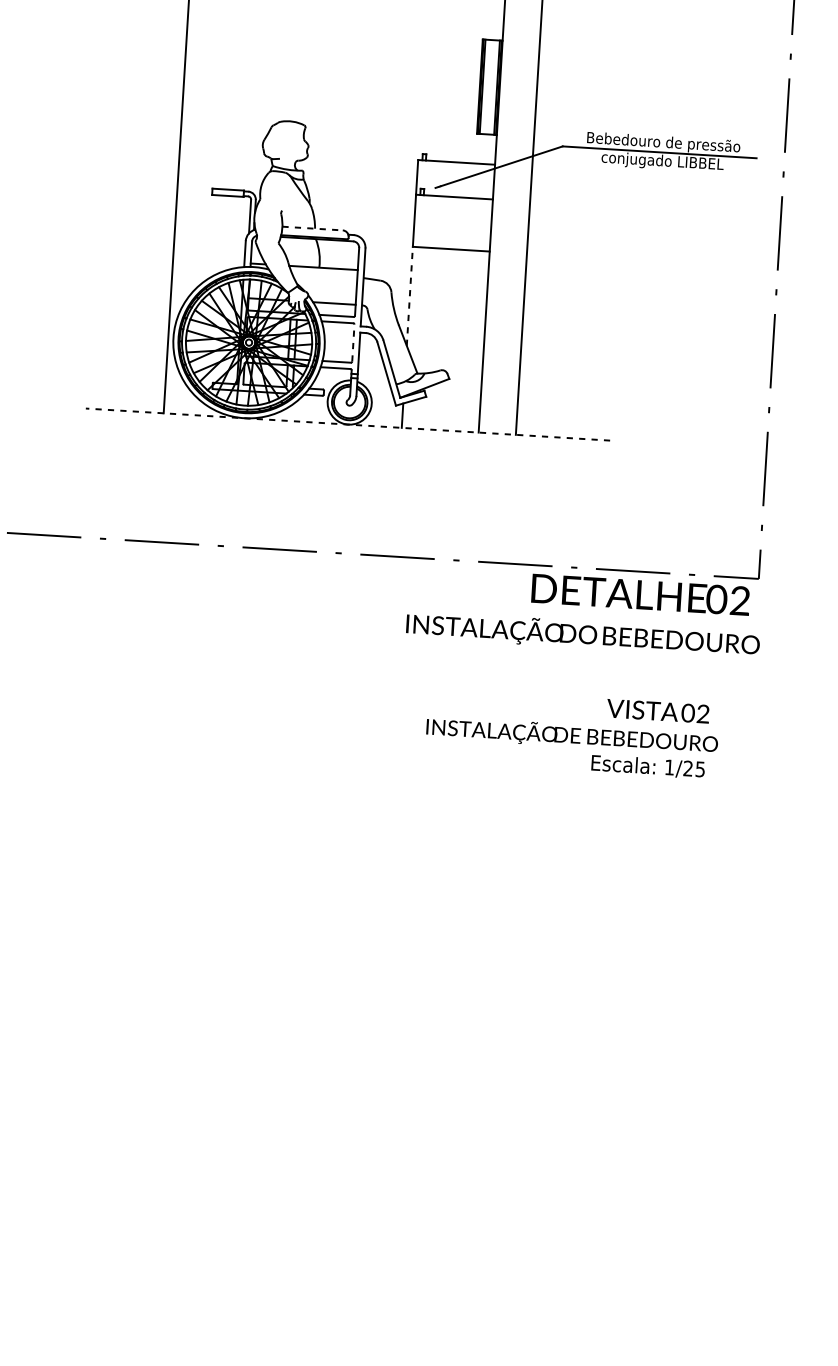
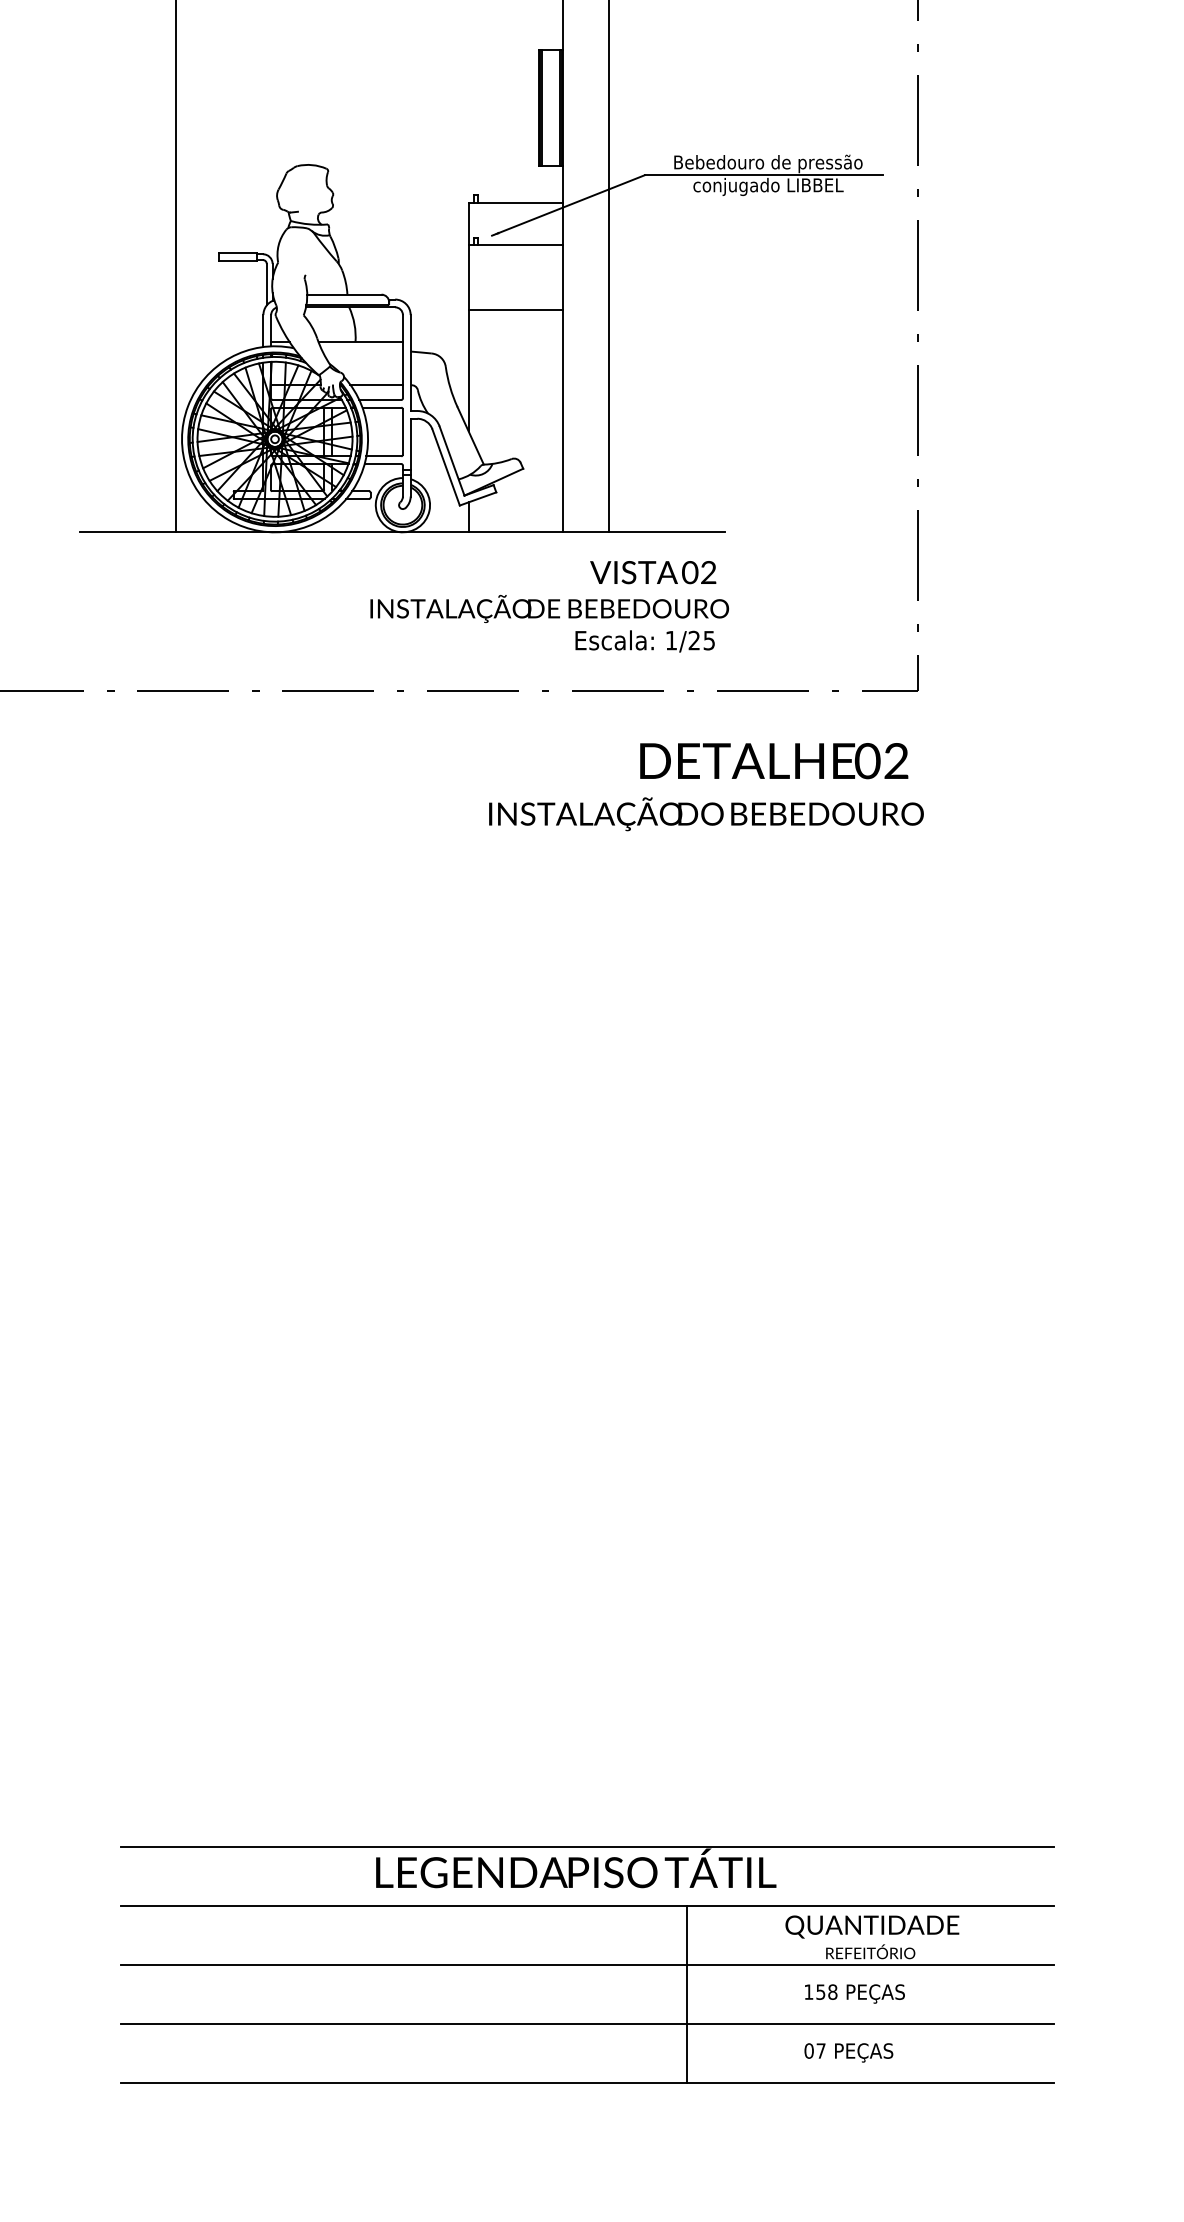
line: (312, 228) -> (344, 294), dashed -> solid
line: (409, 296) -> (468, 370), dashed -> solid
line: (352, 343) -> (402, 432), dashed -> solid
line: (348, 424) -> (402, 532), dashed -> solid
text: (584, 612) -> (706, 787), moved
text: (572, 733) -> (549, 606), moved

